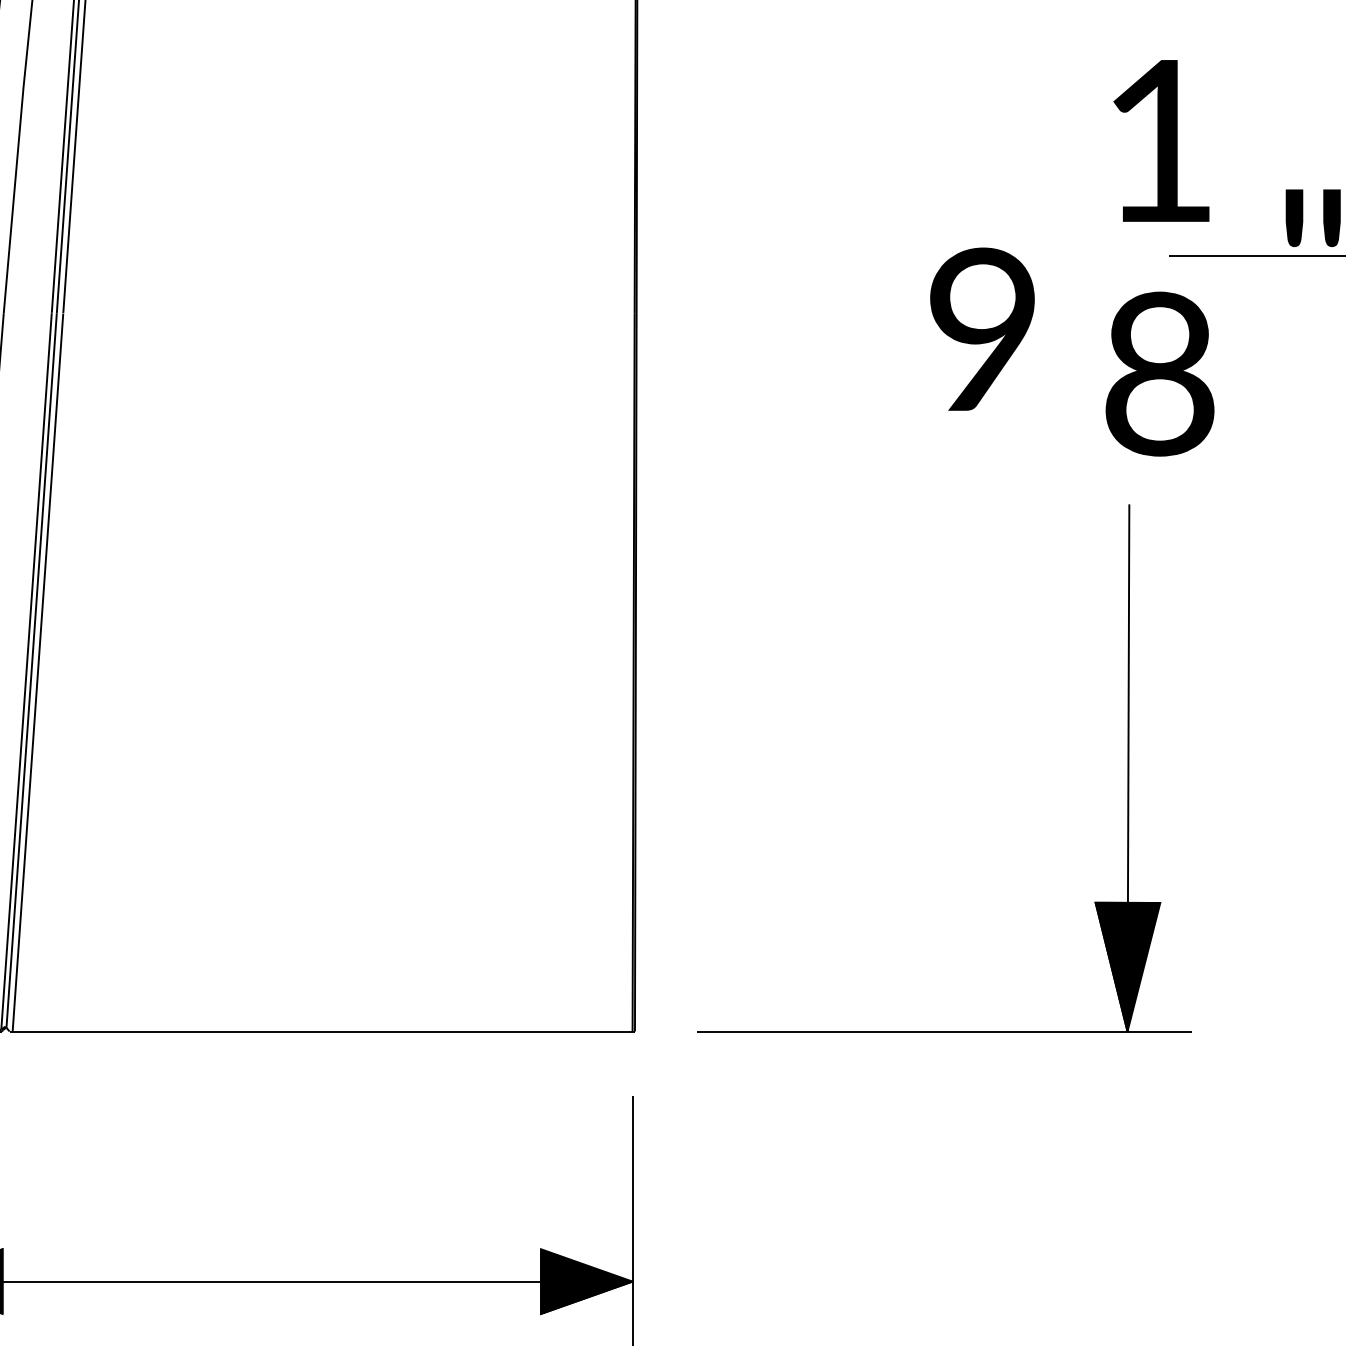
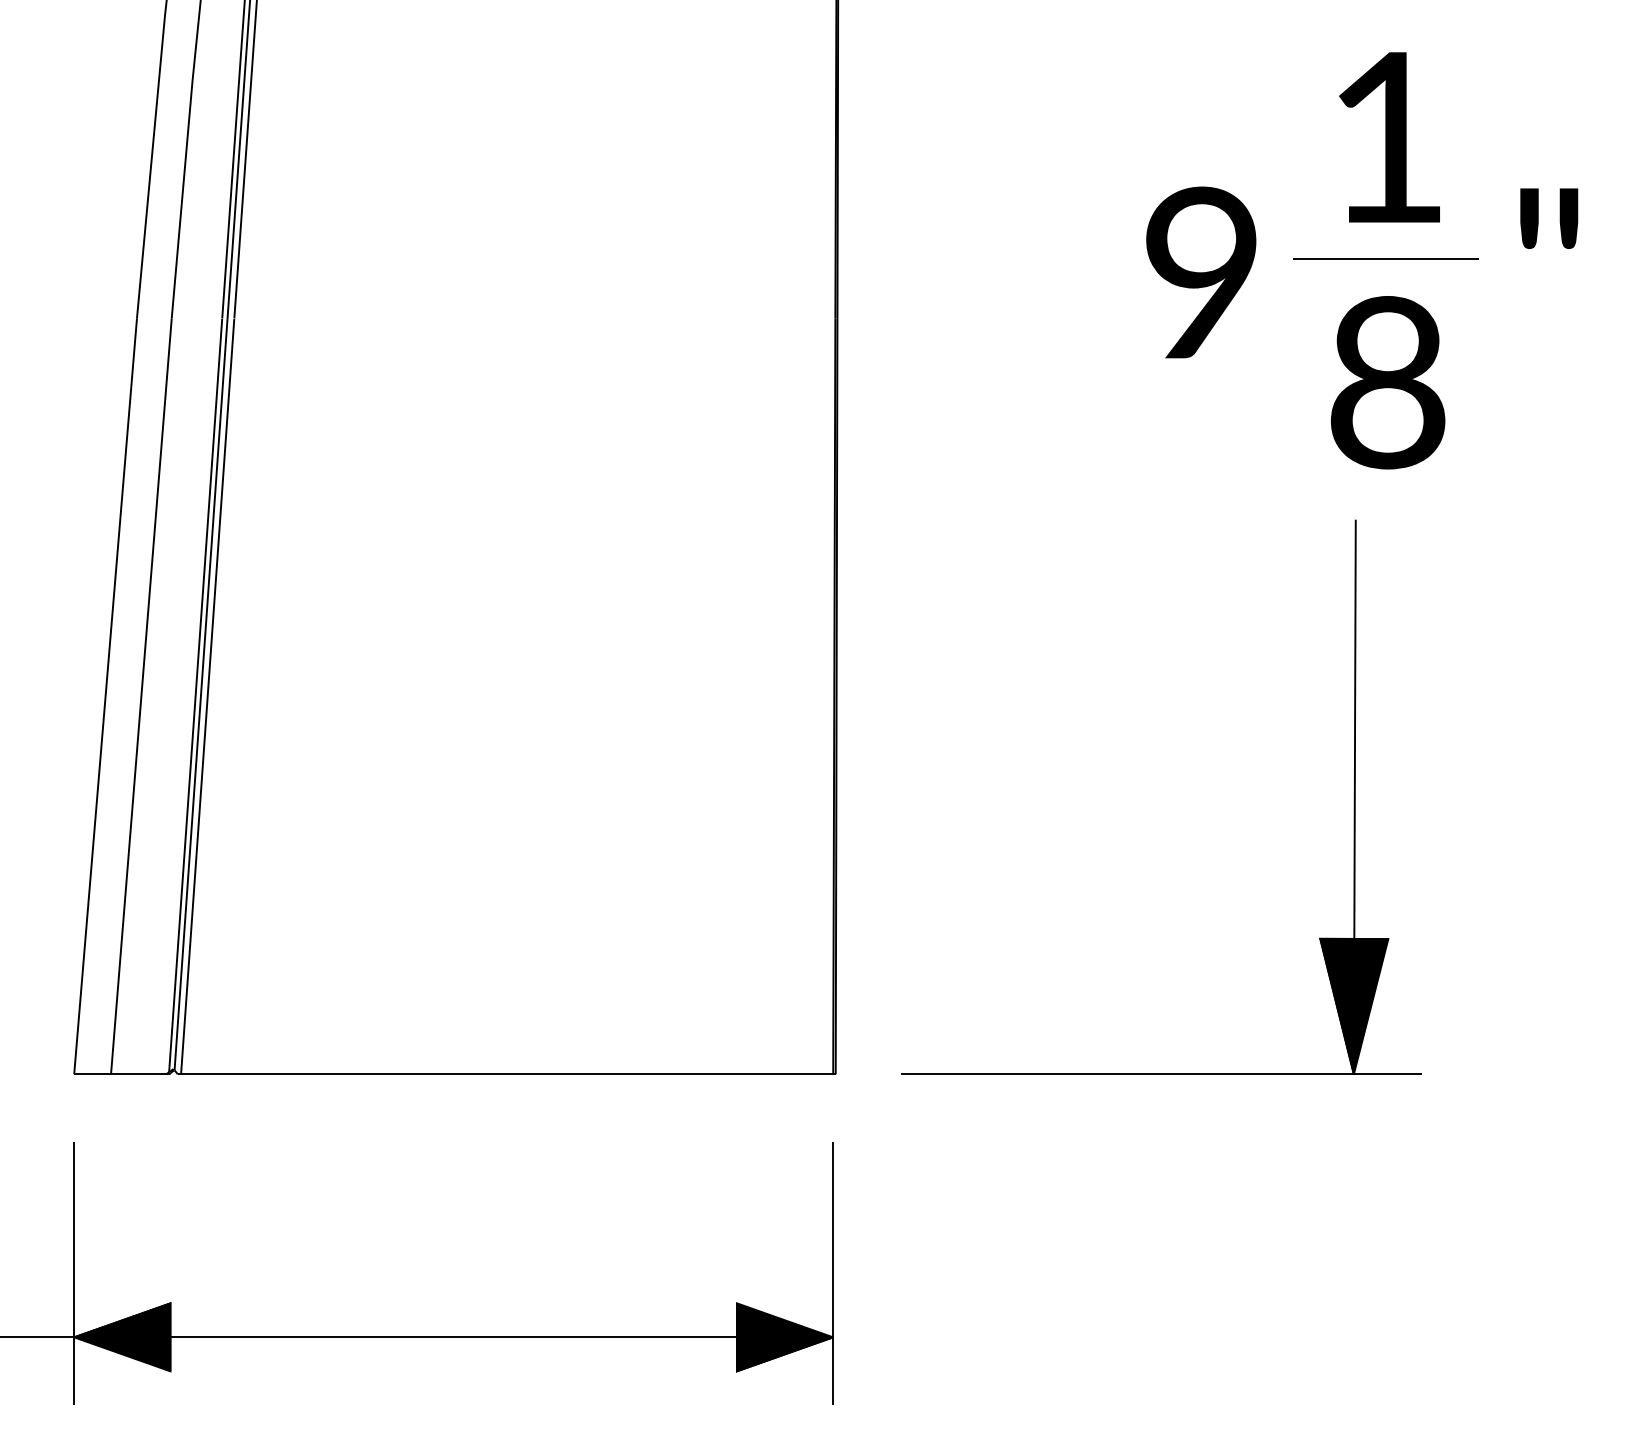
line: (1257, 256) -> (1385, 258), moved
text: (982, 329) -> (1201, 272), moved

